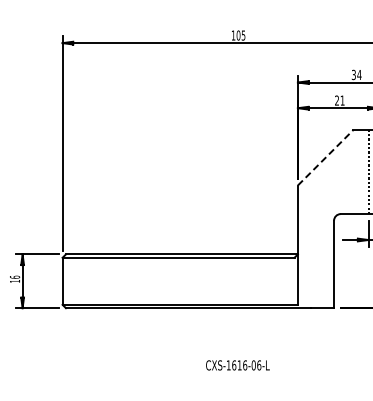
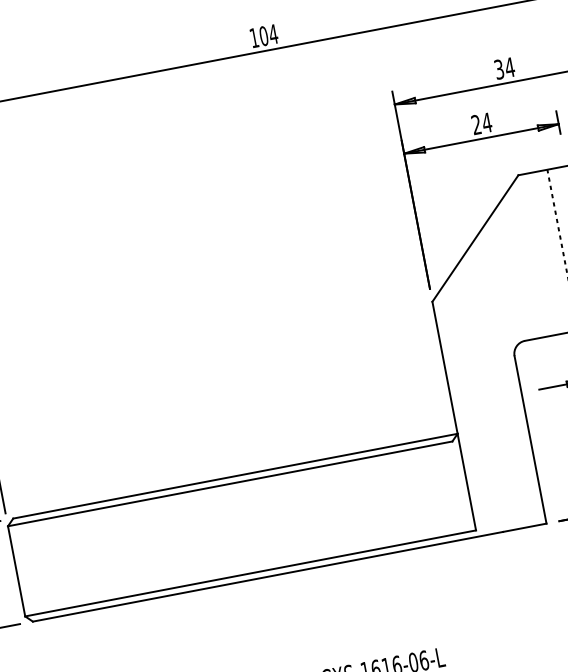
text: (243, 35) -> (273, 34), 105 -> 104
text: (342, 100) -> (486, 122), 21 -> 24
line: (325, 157) -> (475, 238), dashed -> solid

